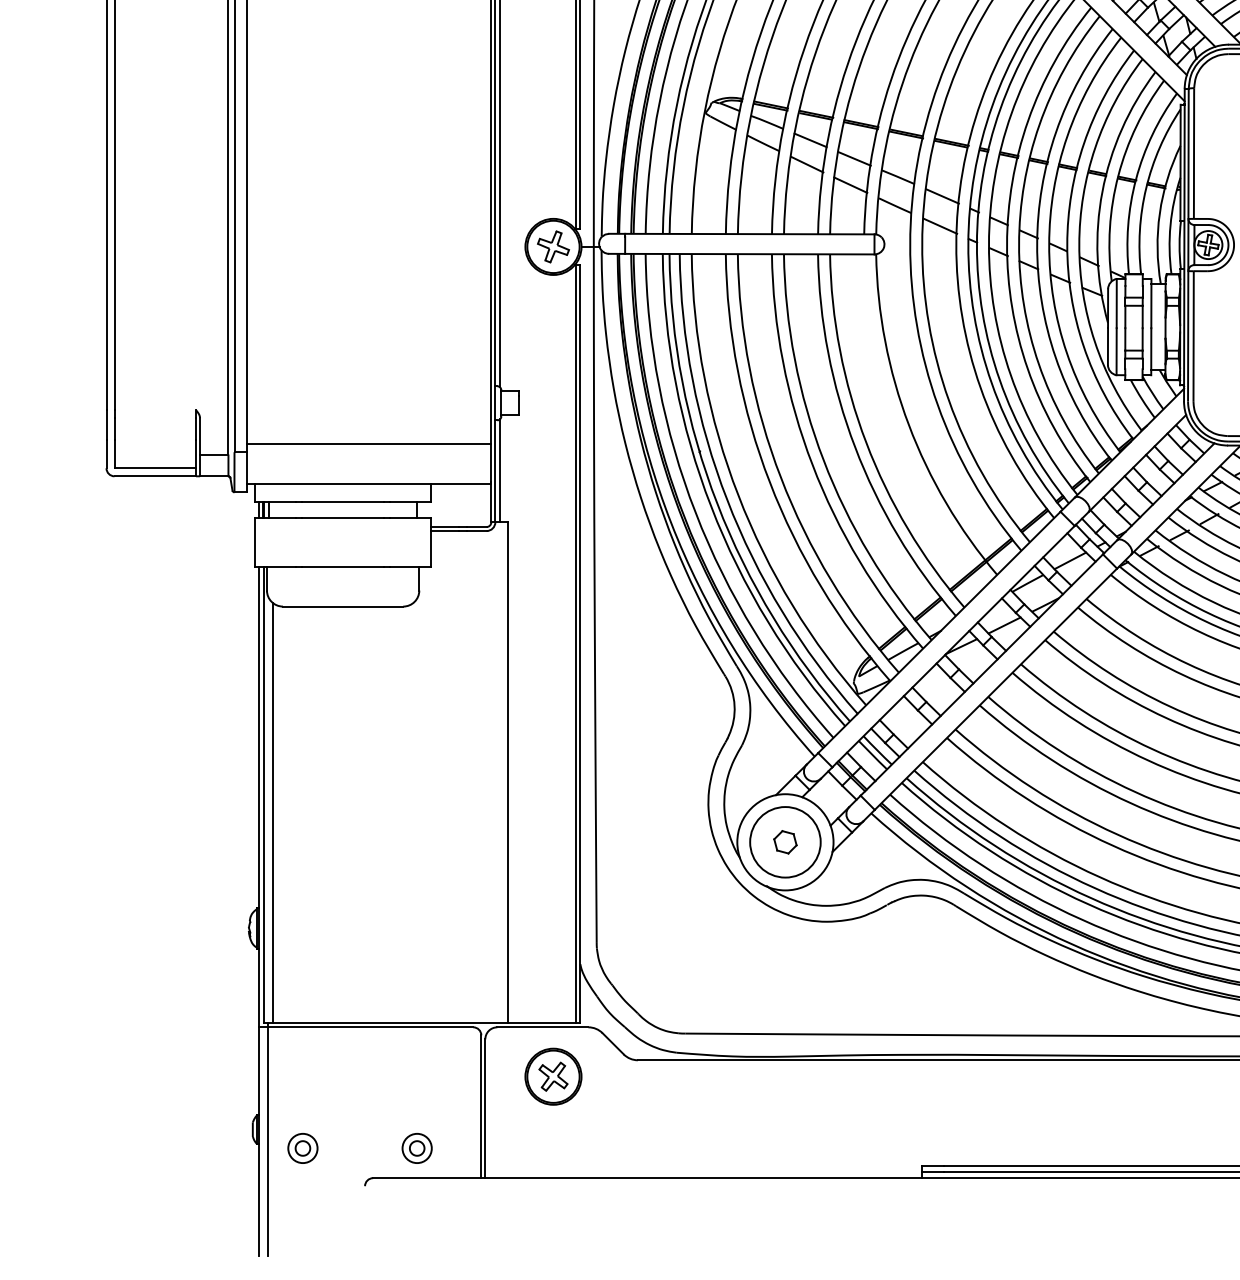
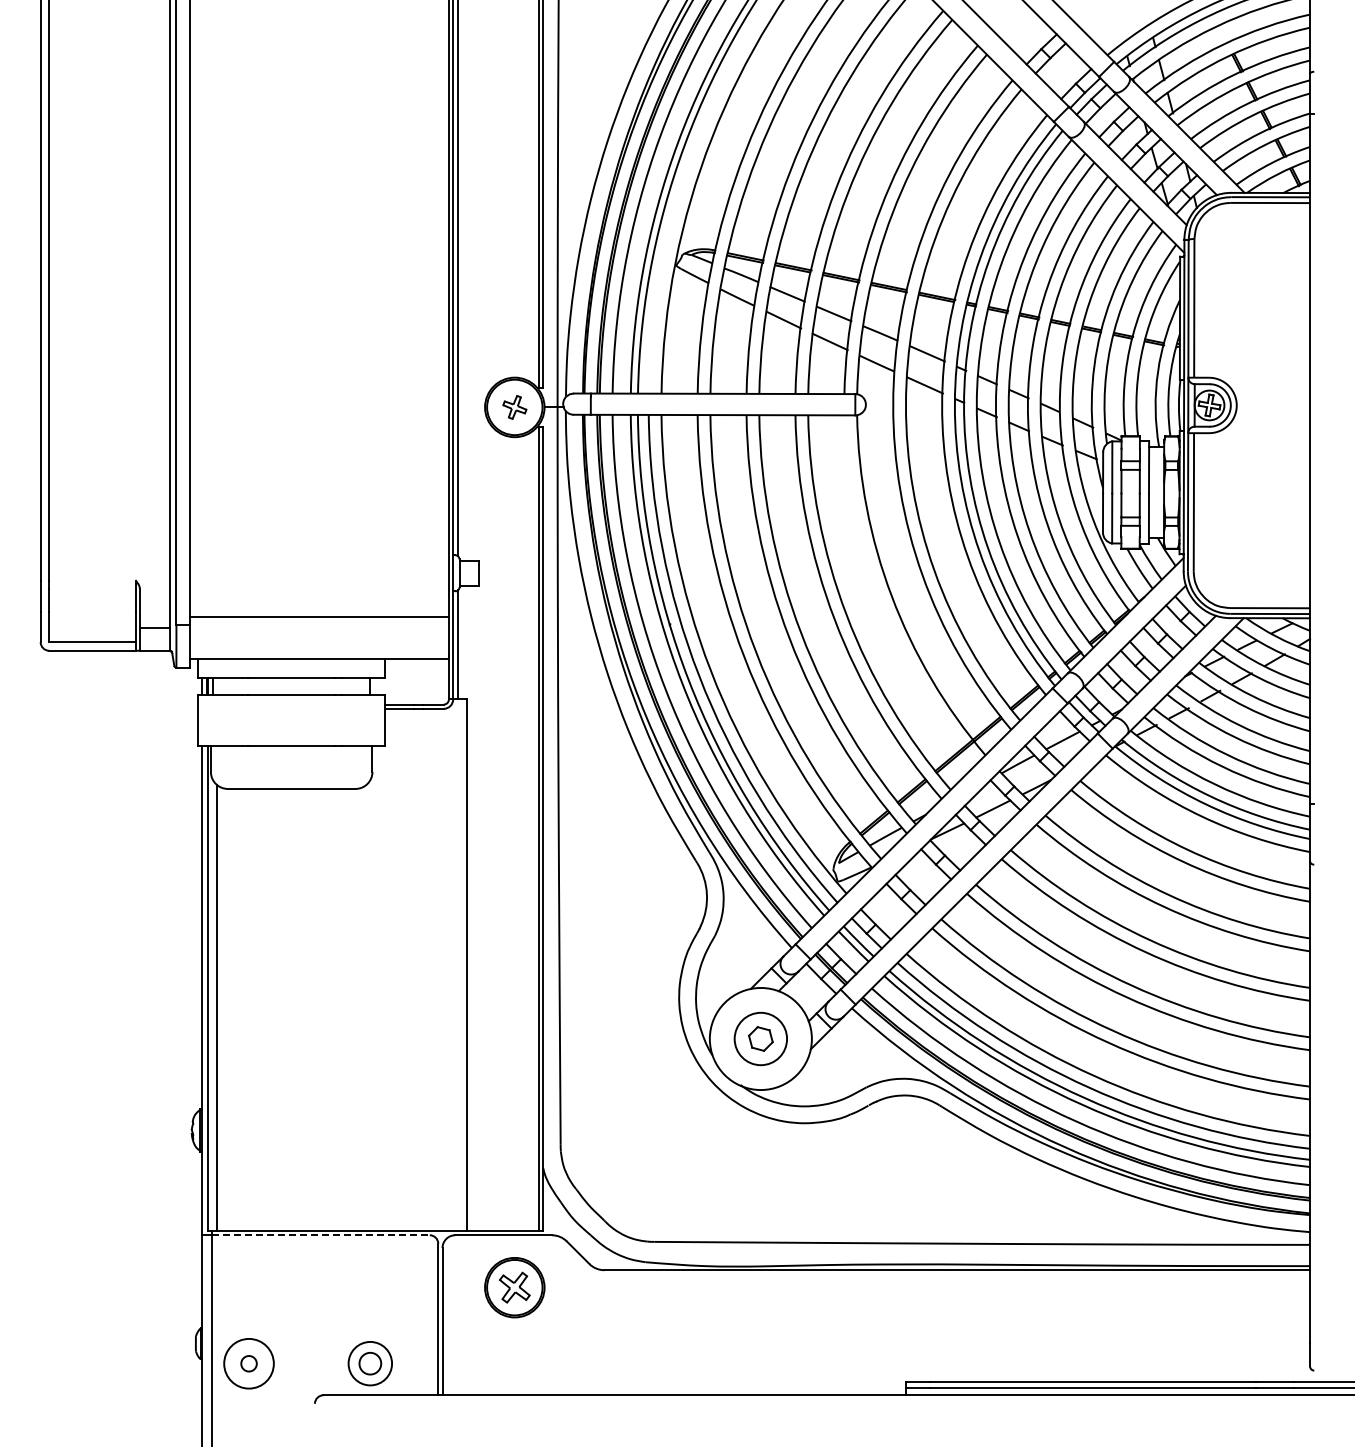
part: (553, 246) -> (514, 407), size x0.7
circle: (785, 841) -> (760, 1038), size x0.7
line: (371, 1027) -> (321, 1235), solid -> dashed
circle: (302, 1148) -> (248, 1363), size x1.6
part: (416, 1148) -> (369, 1363), size x1.4

